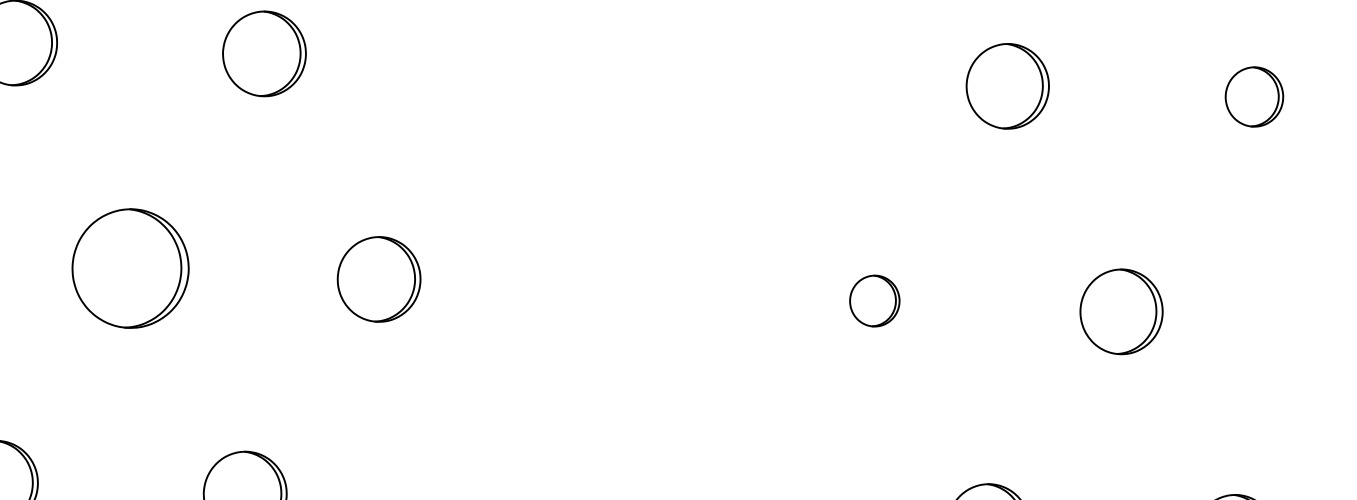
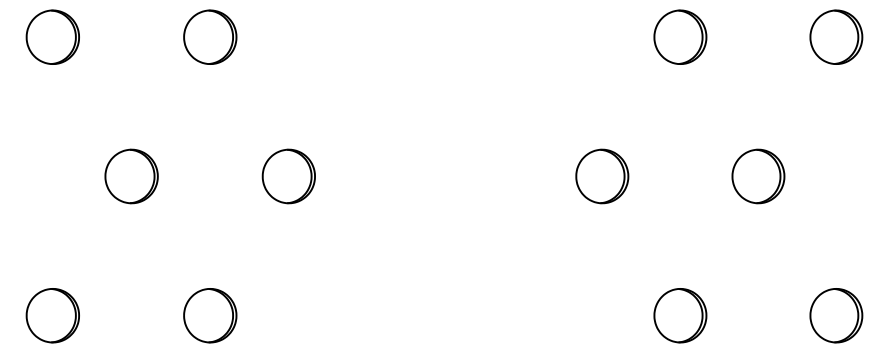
part: (1254, 95) -> (836, 36), size x1.43
part: (130, 268) -> (131, 176), size x0.71
part: (874, 301) -> (602, 176), size x1.67

